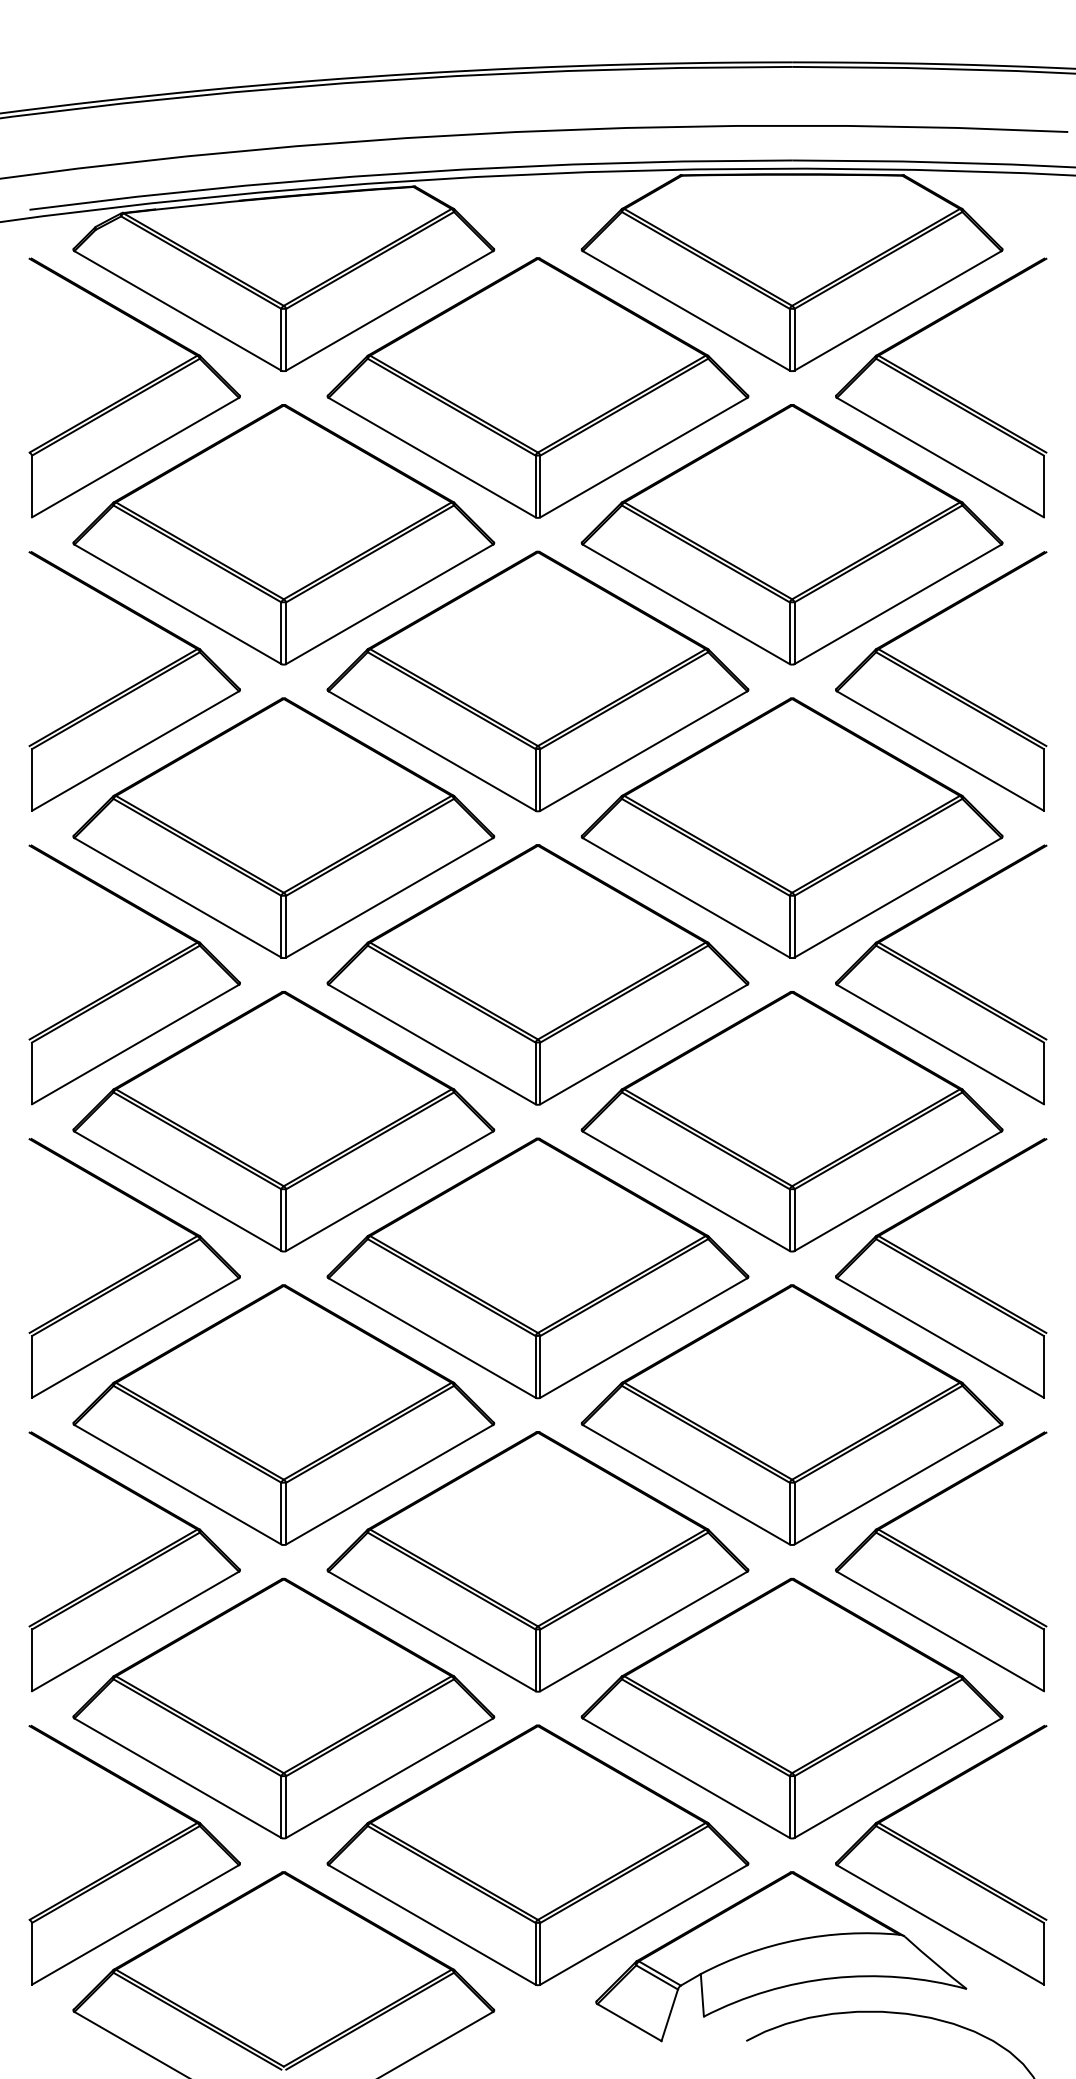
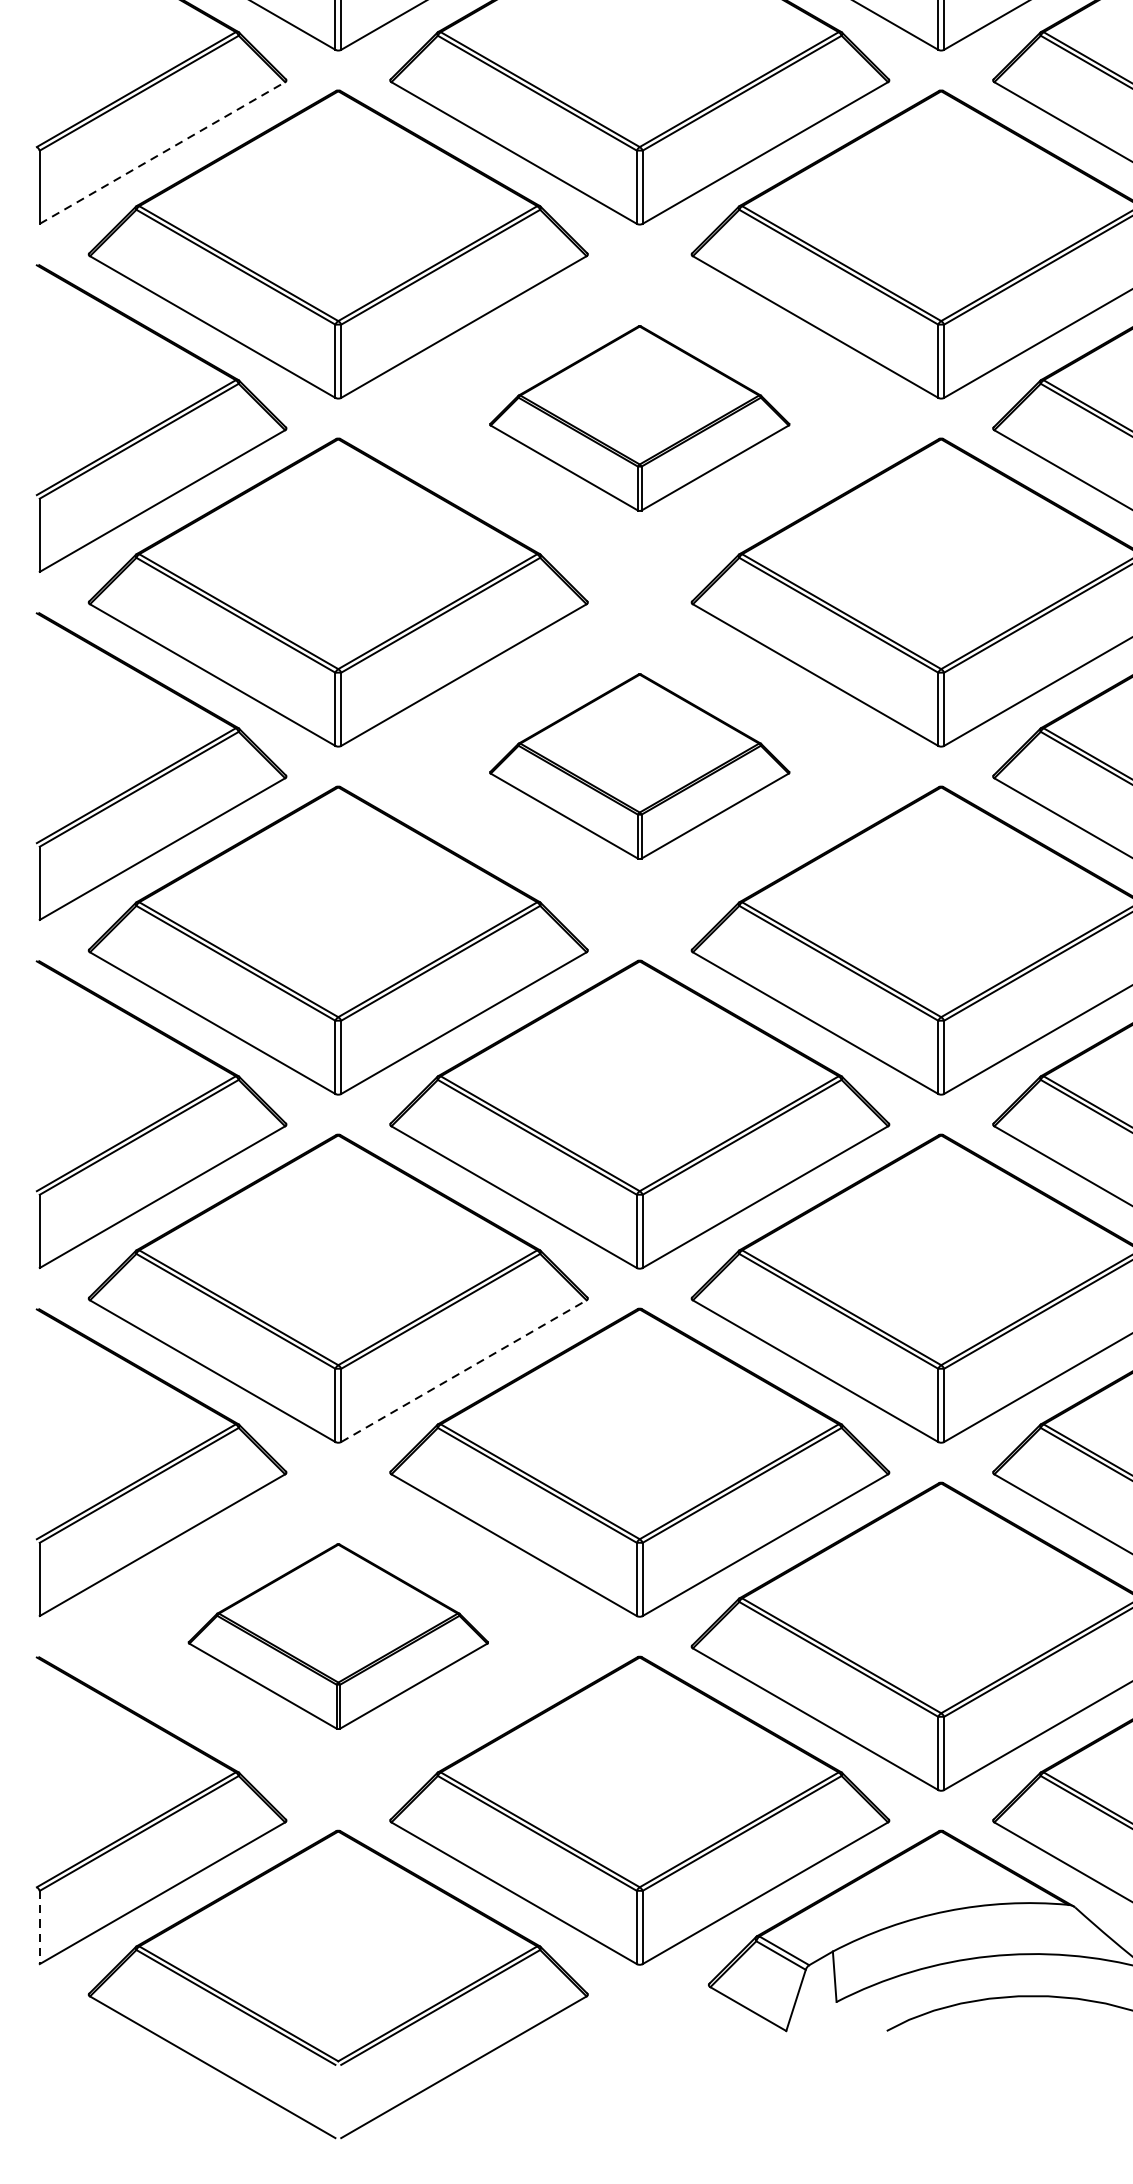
line: (135, 457) -> (162, 152), solid -> dashed
part: (537, 681) -> (639, 418), size x0.6
part: (537, 974) -> (639, 766), size x0.6
line: (390, 1484) -> (464, 1370), solid -> dashed
part: (283, 1708) -> (337, 1636), size x0.6
line: (32, 1953) -> (40, 1927), solid -> dashed

